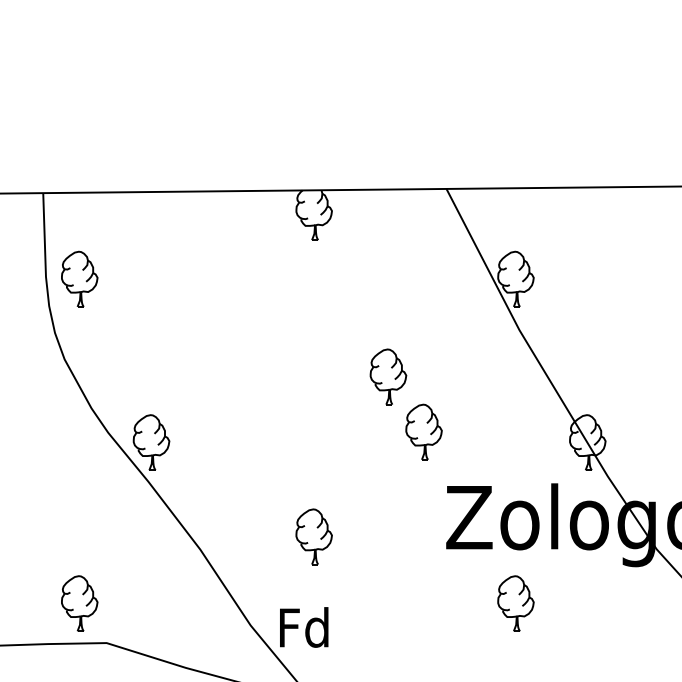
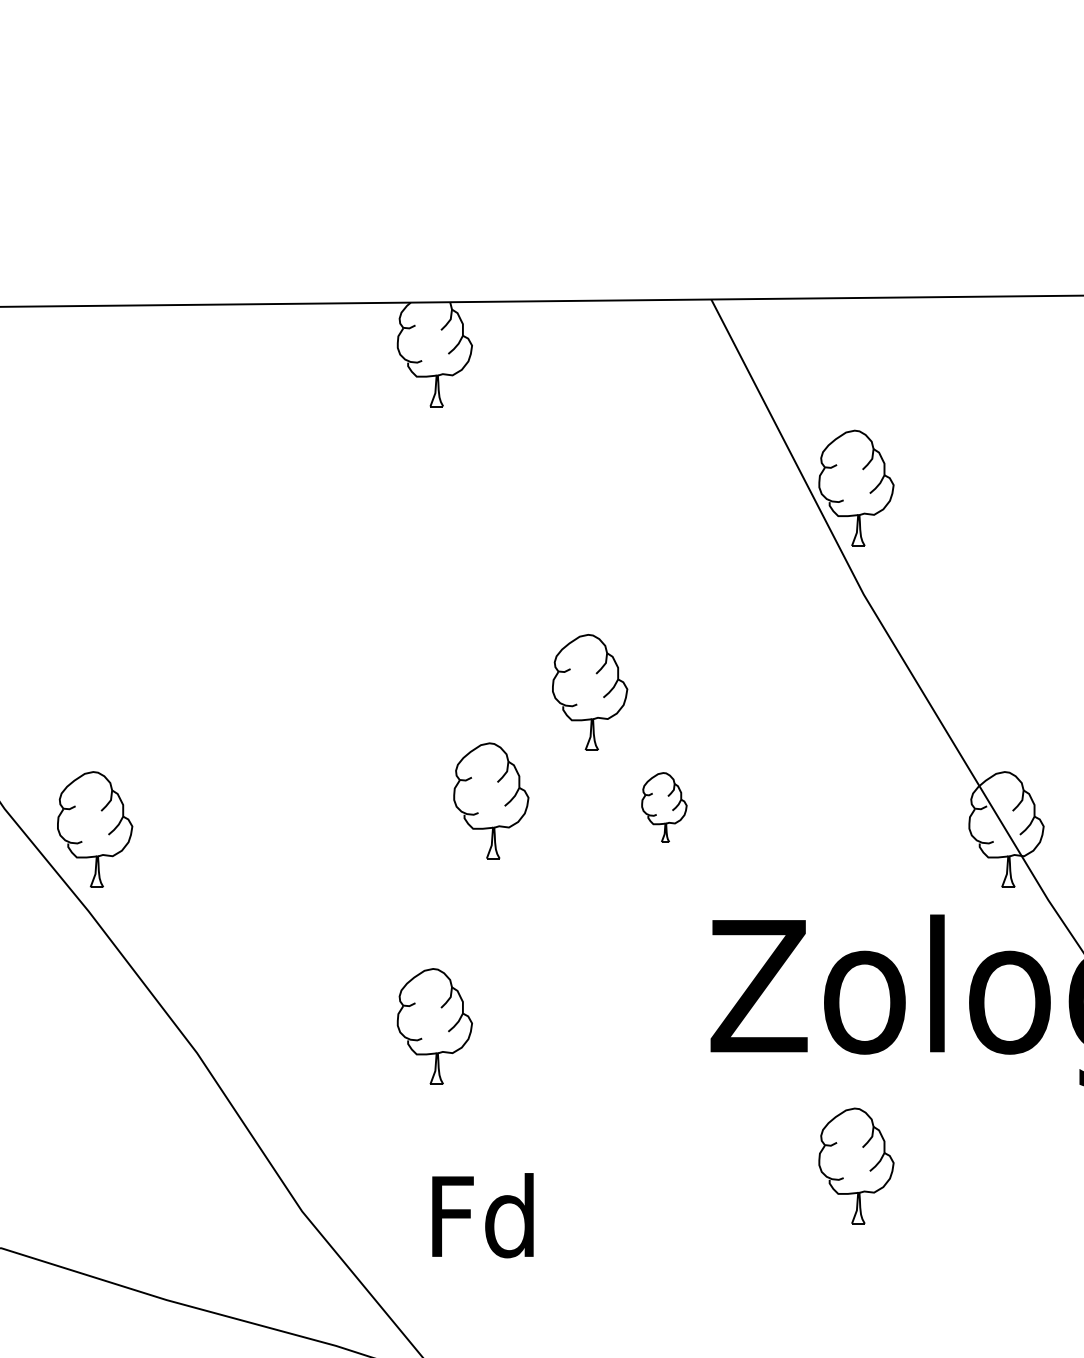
part: (340, 428) -> (489, 799), added
part: (423, 431) -> (663, 806), size x0.6
text: (304, 627) -> (483, 1215), moved

